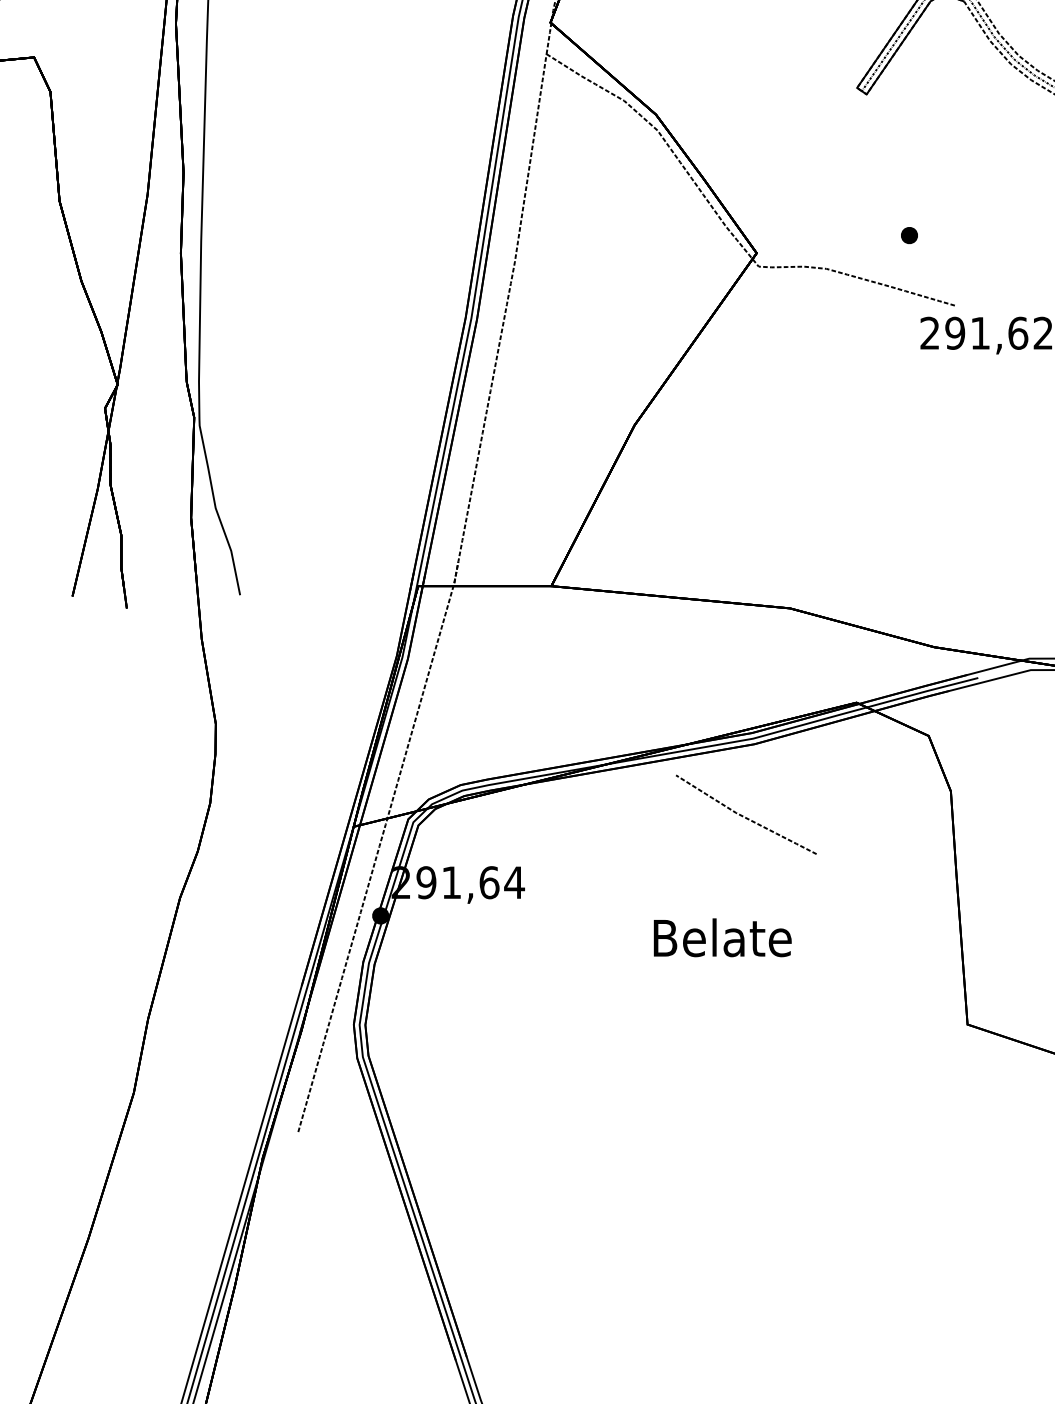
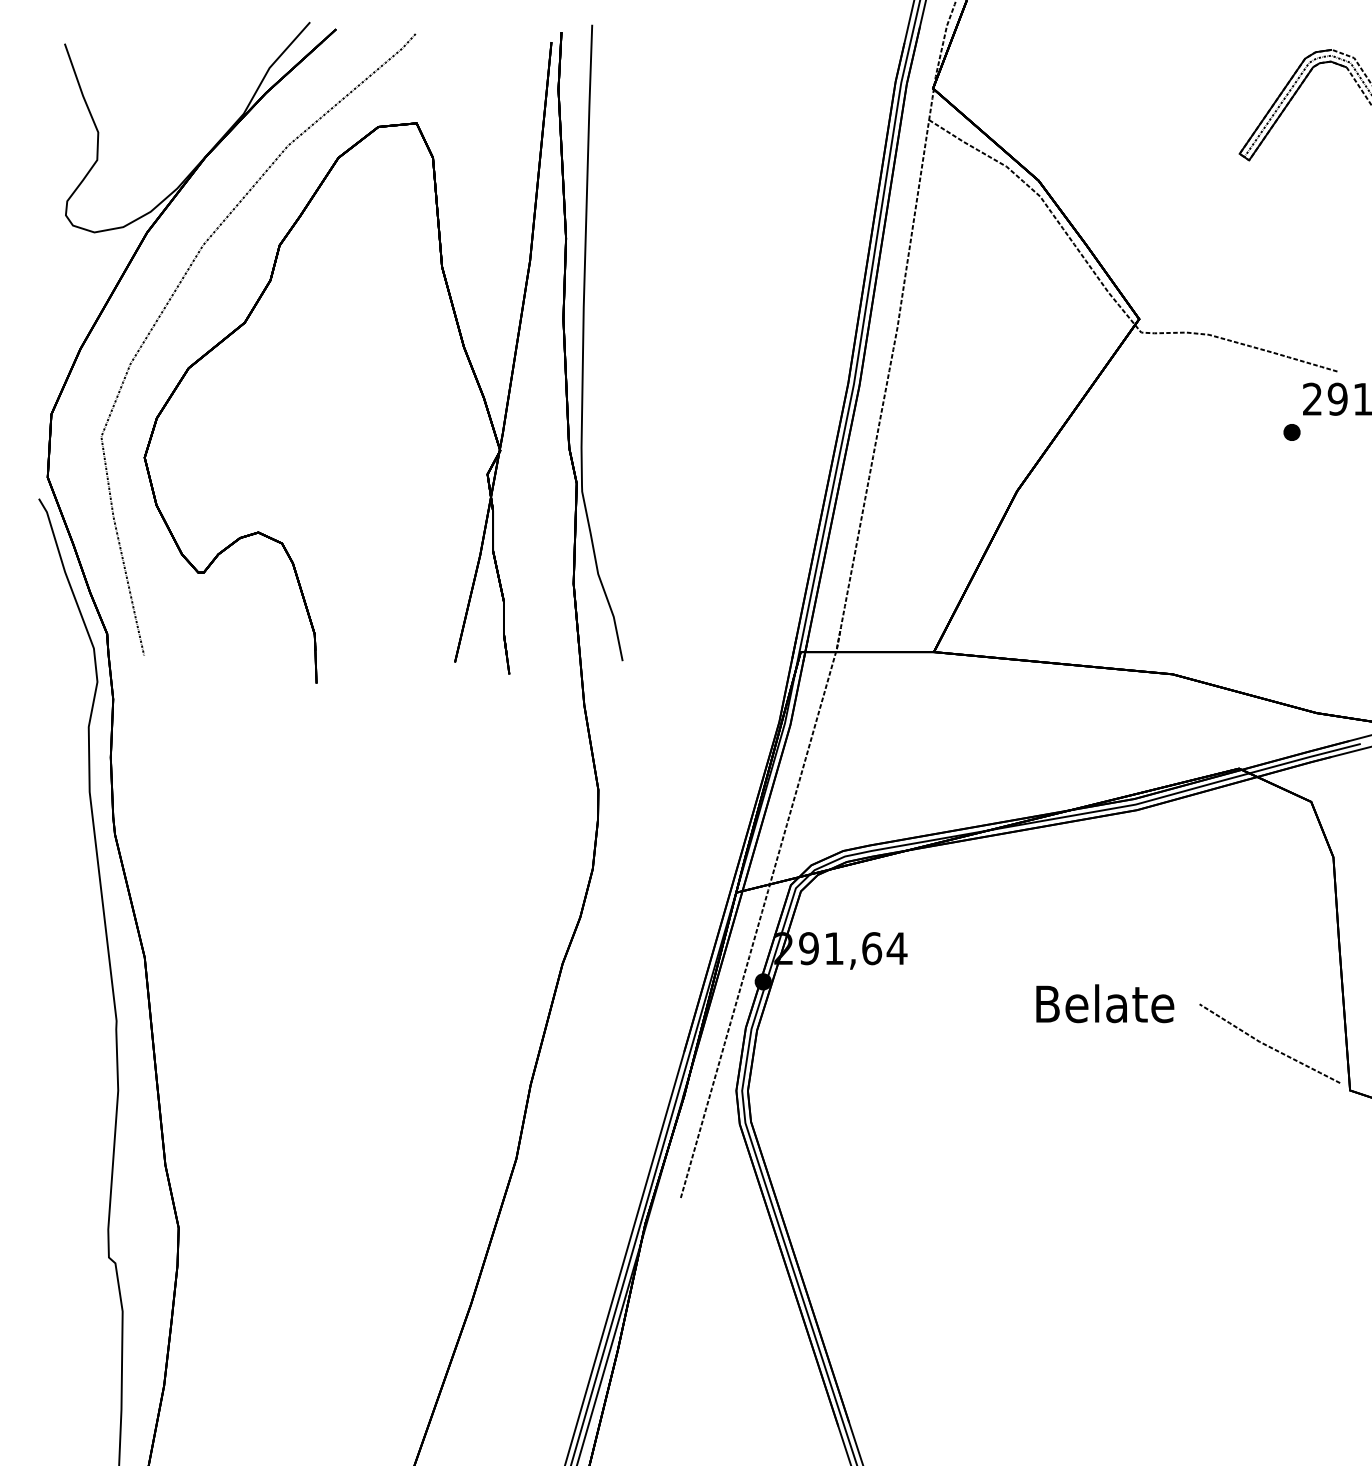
part: (908, 235) -> (1291, 432), moved
curve: (745, 816) -> (1269, 1045), moved

